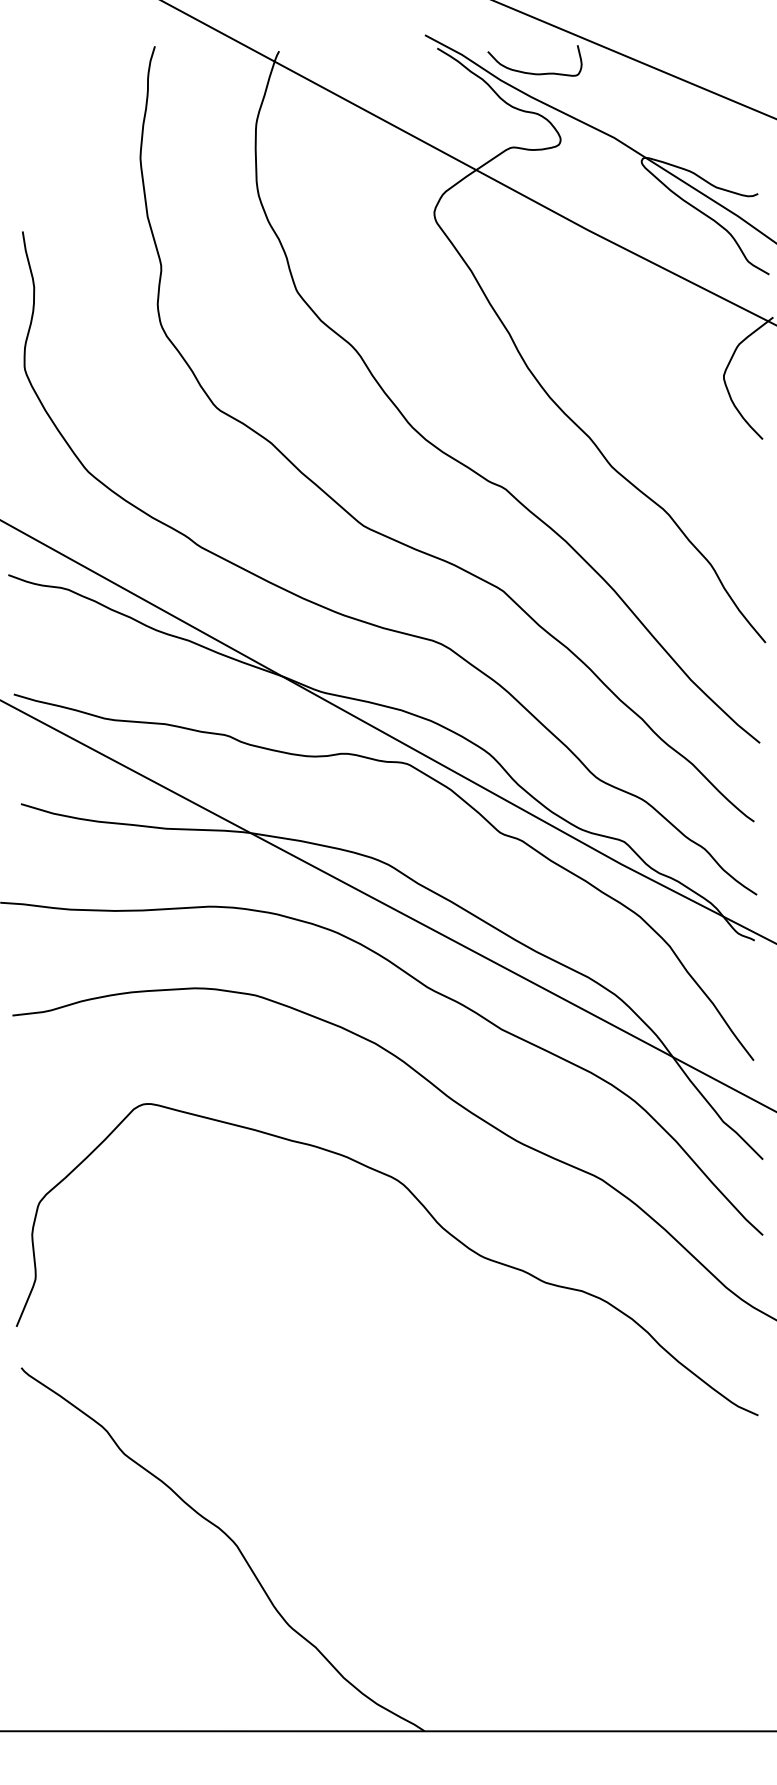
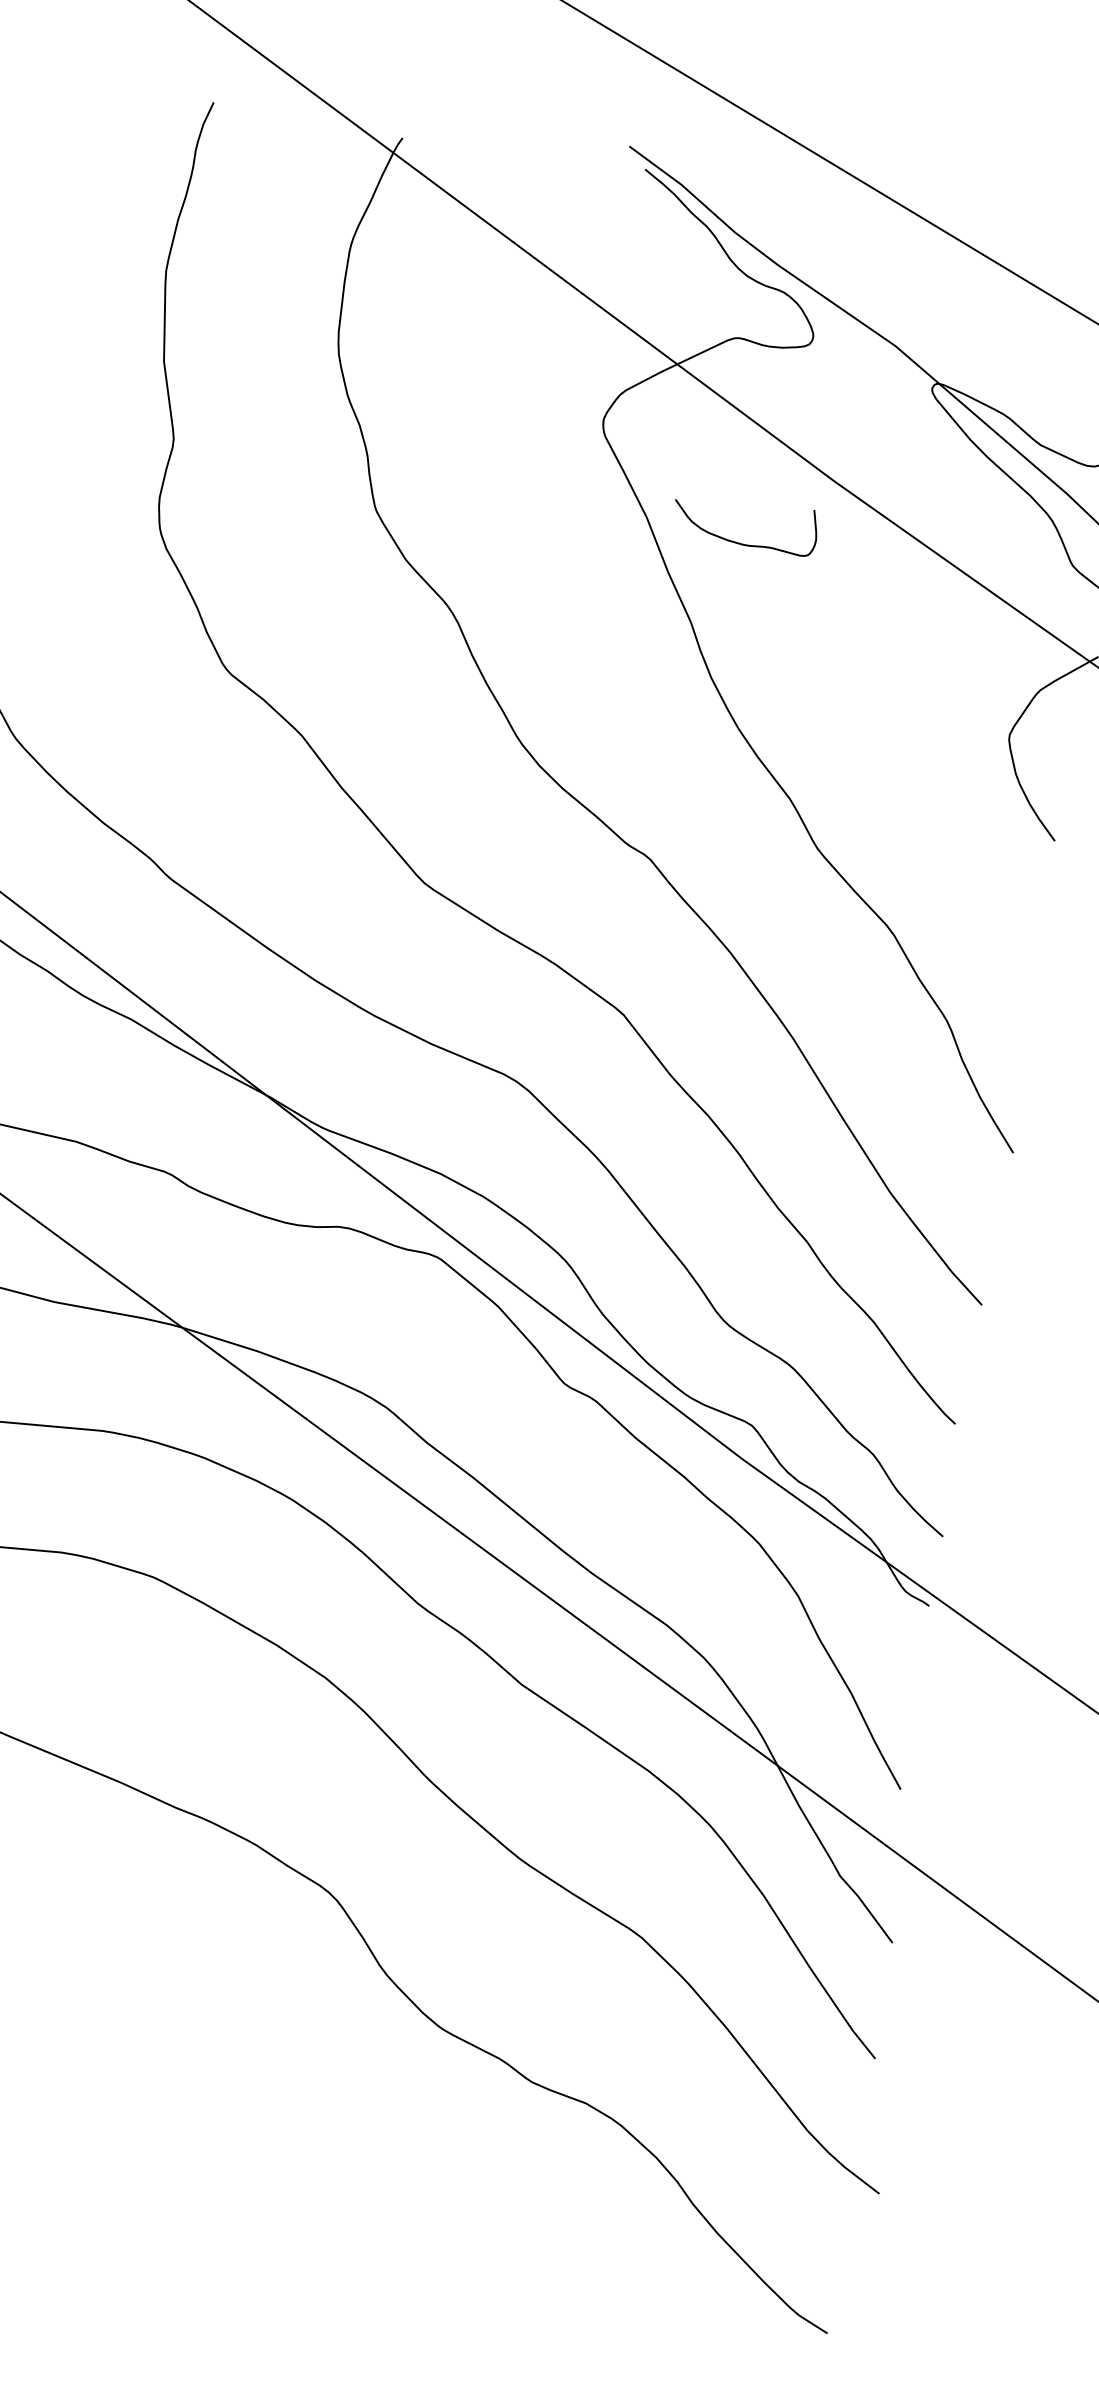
curve: (531, 72) -> (737, 541), moved

